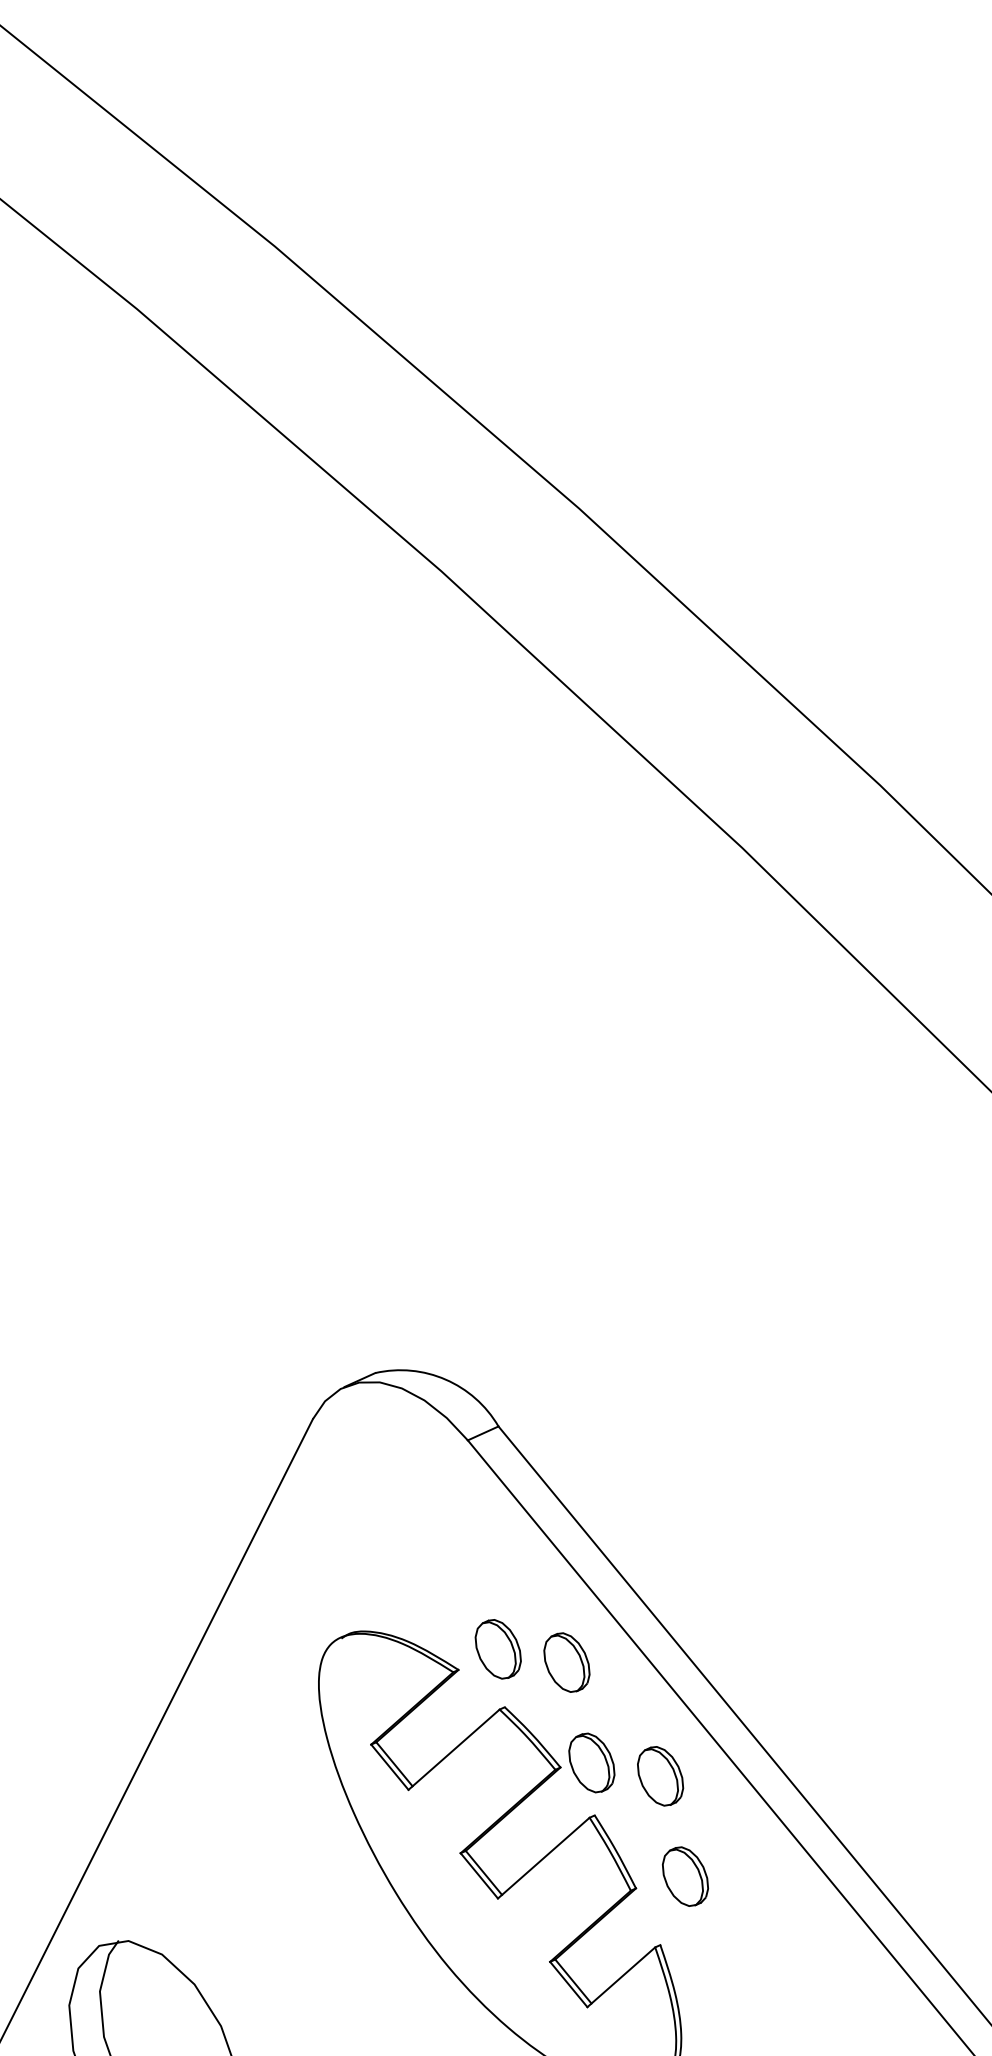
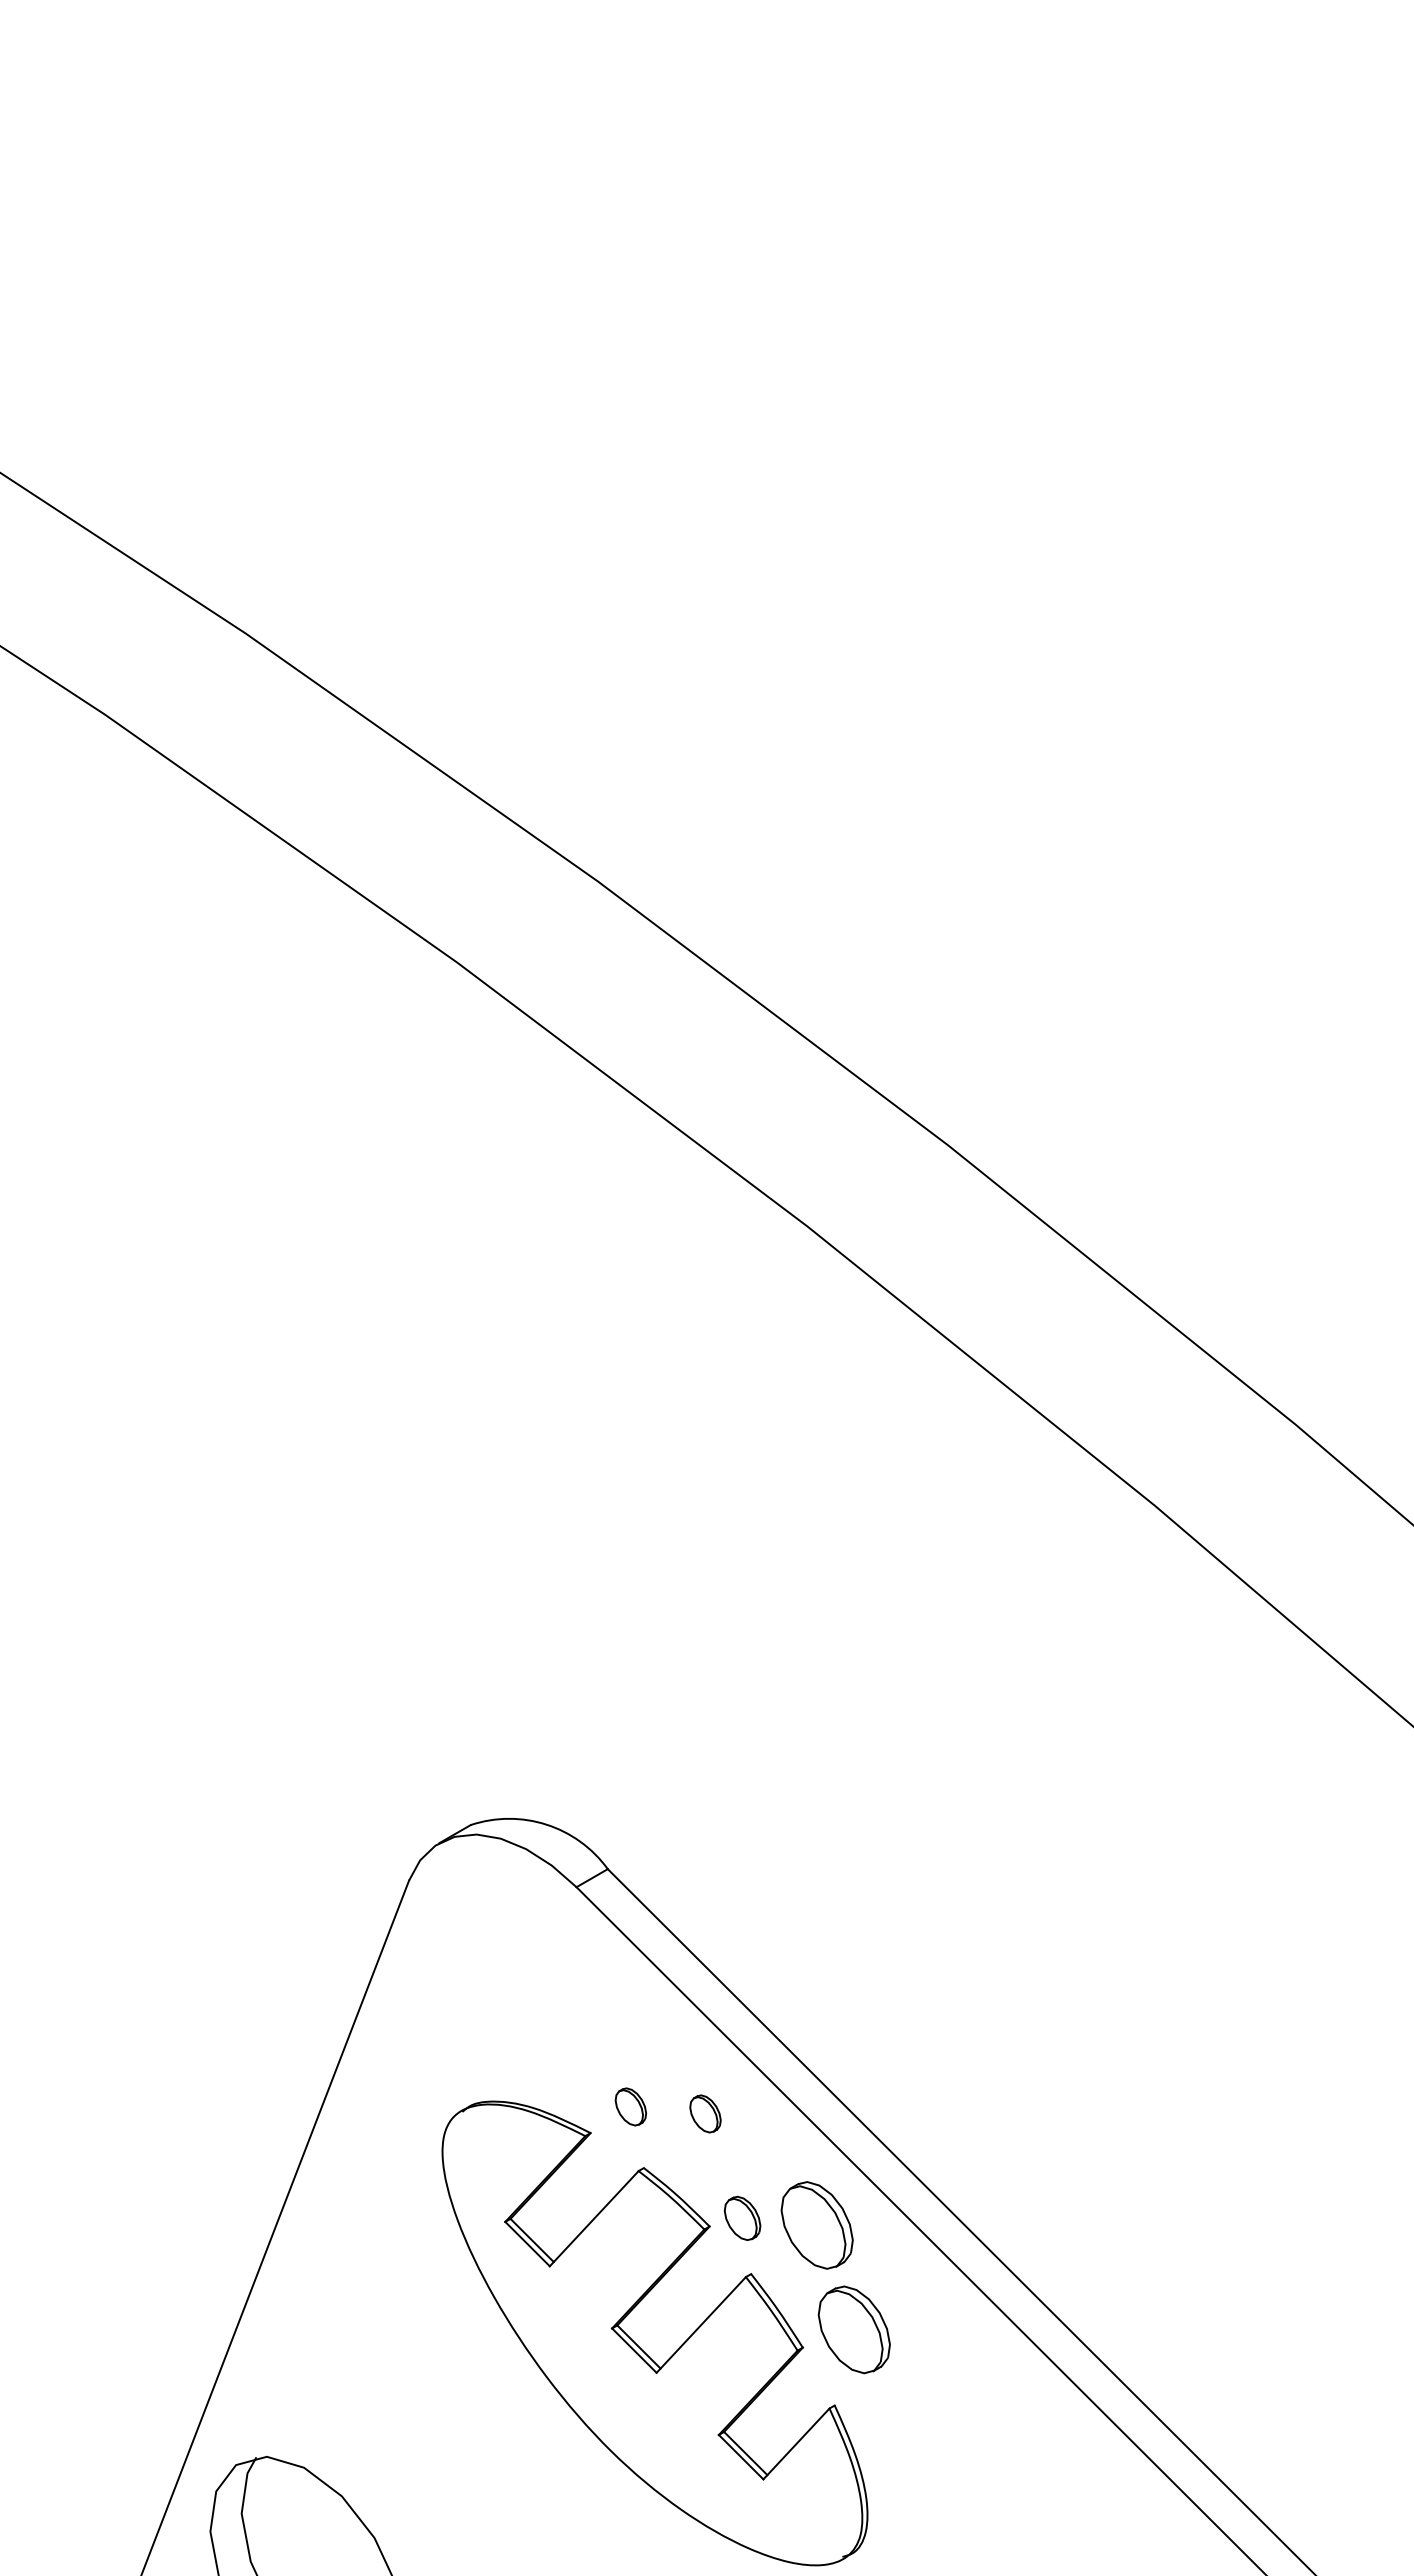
part: (497, 1648) -> (630, 2106), size x0.6
part: (566, 1662) -> (705, 2113), size x0.6
part: (591, 1763) -> (742, 2218), size x0.7
part: (660, 1776) -> (817, 2225), size x1.4
part: (685, 1876) -> (854, 2329), size x1.4

